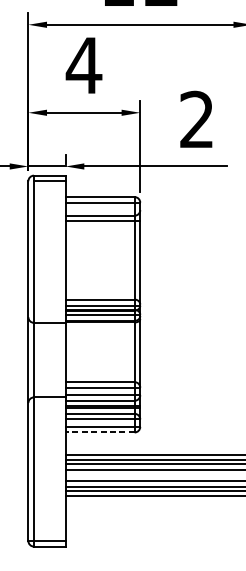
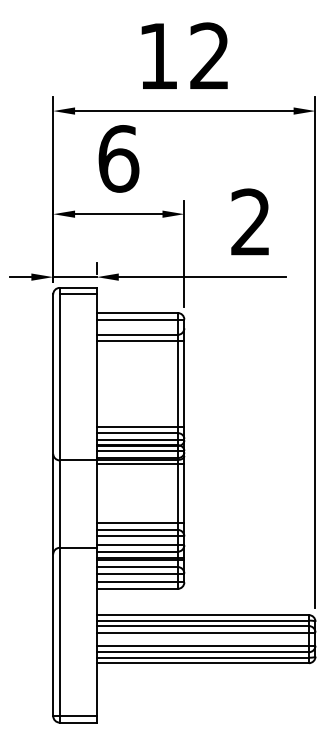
text: (84, 65) -> (118, 158), 4 -> 6
line: (102, 294) -> (140, 427), added
line: (102, 325) -> (140, 463), added
line: (102, 376) -> (140, 523), added
line: (99, 432) -> (136, 588), dashed -> solid

